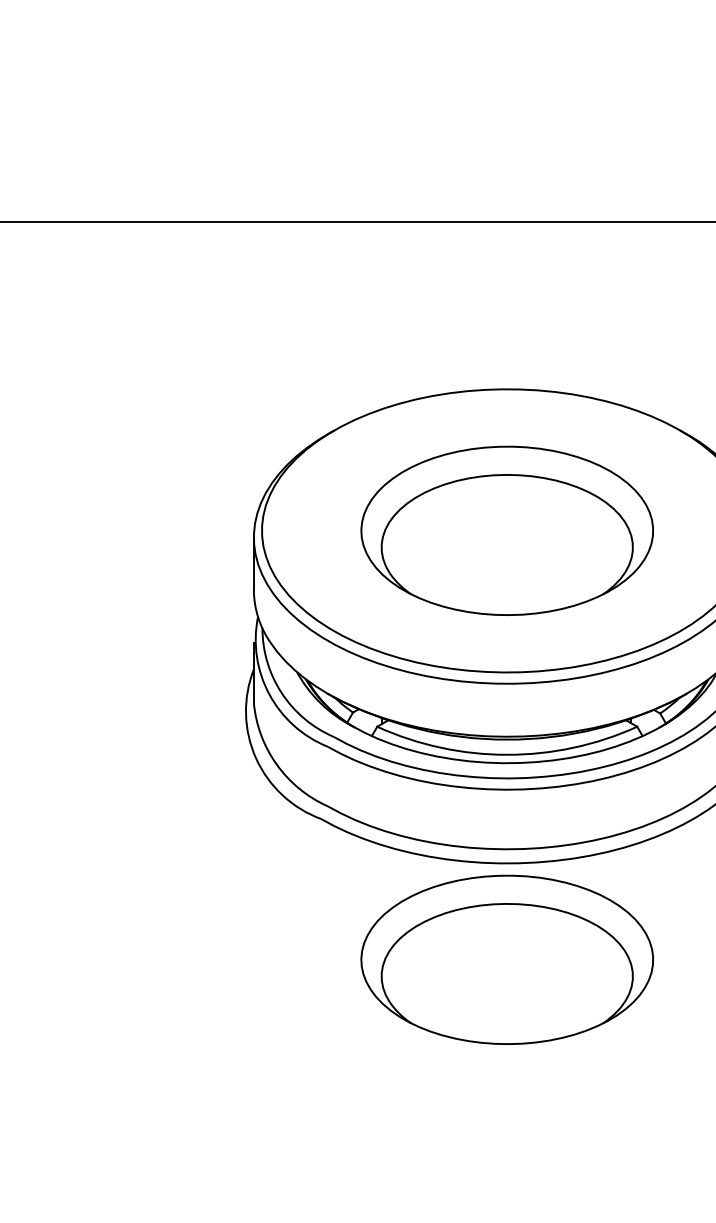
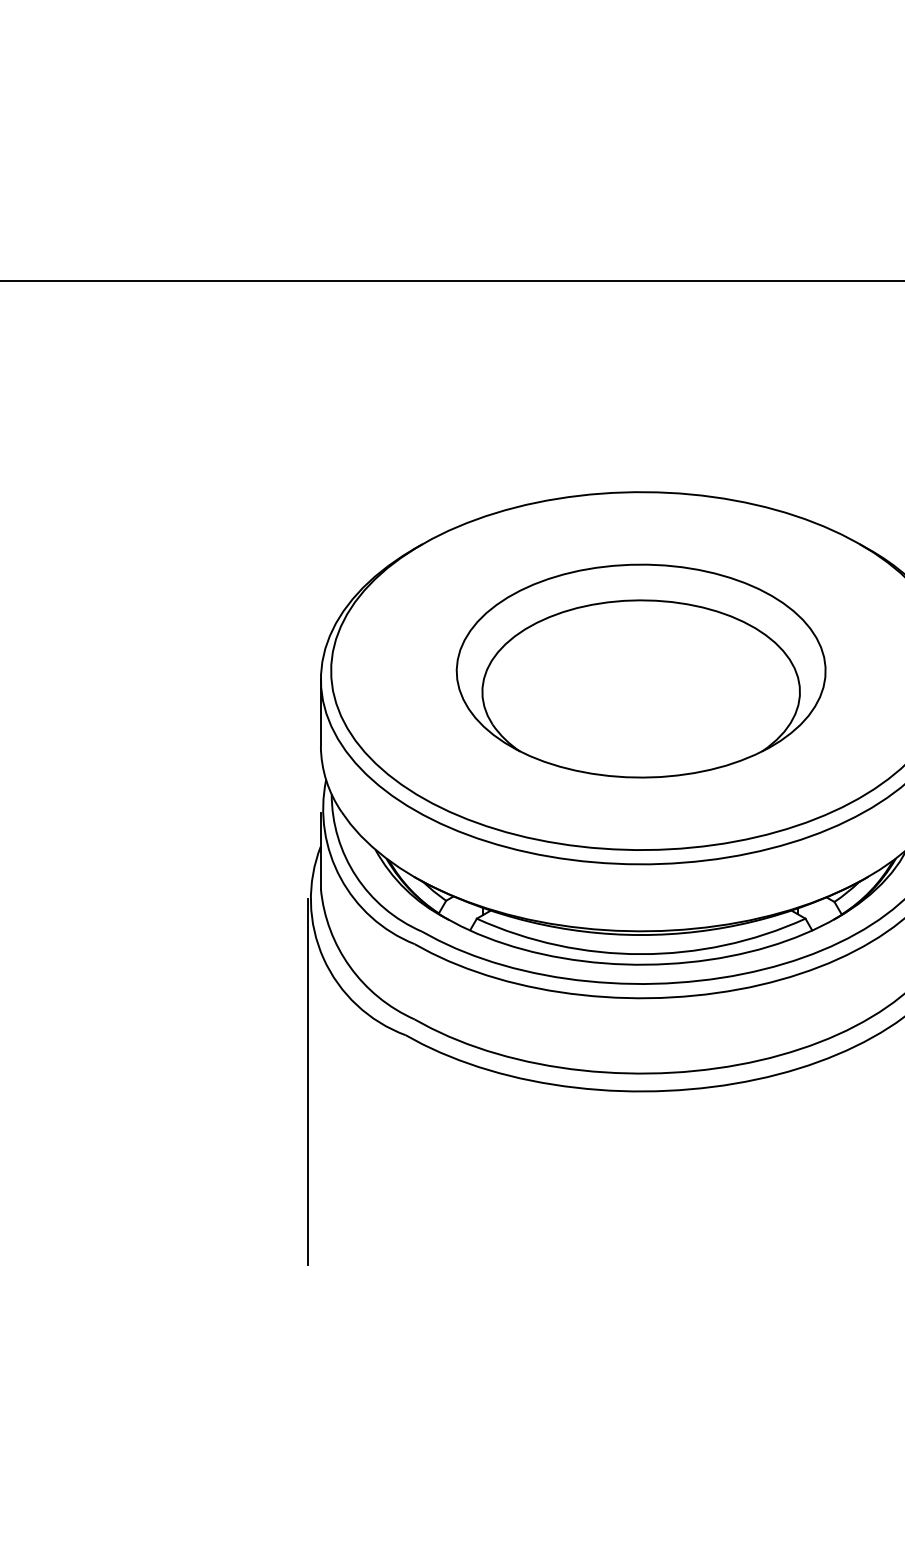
line: (243, 855) -> (307, 1081), added
part: (506, 959) -> (640, 1212), removed

